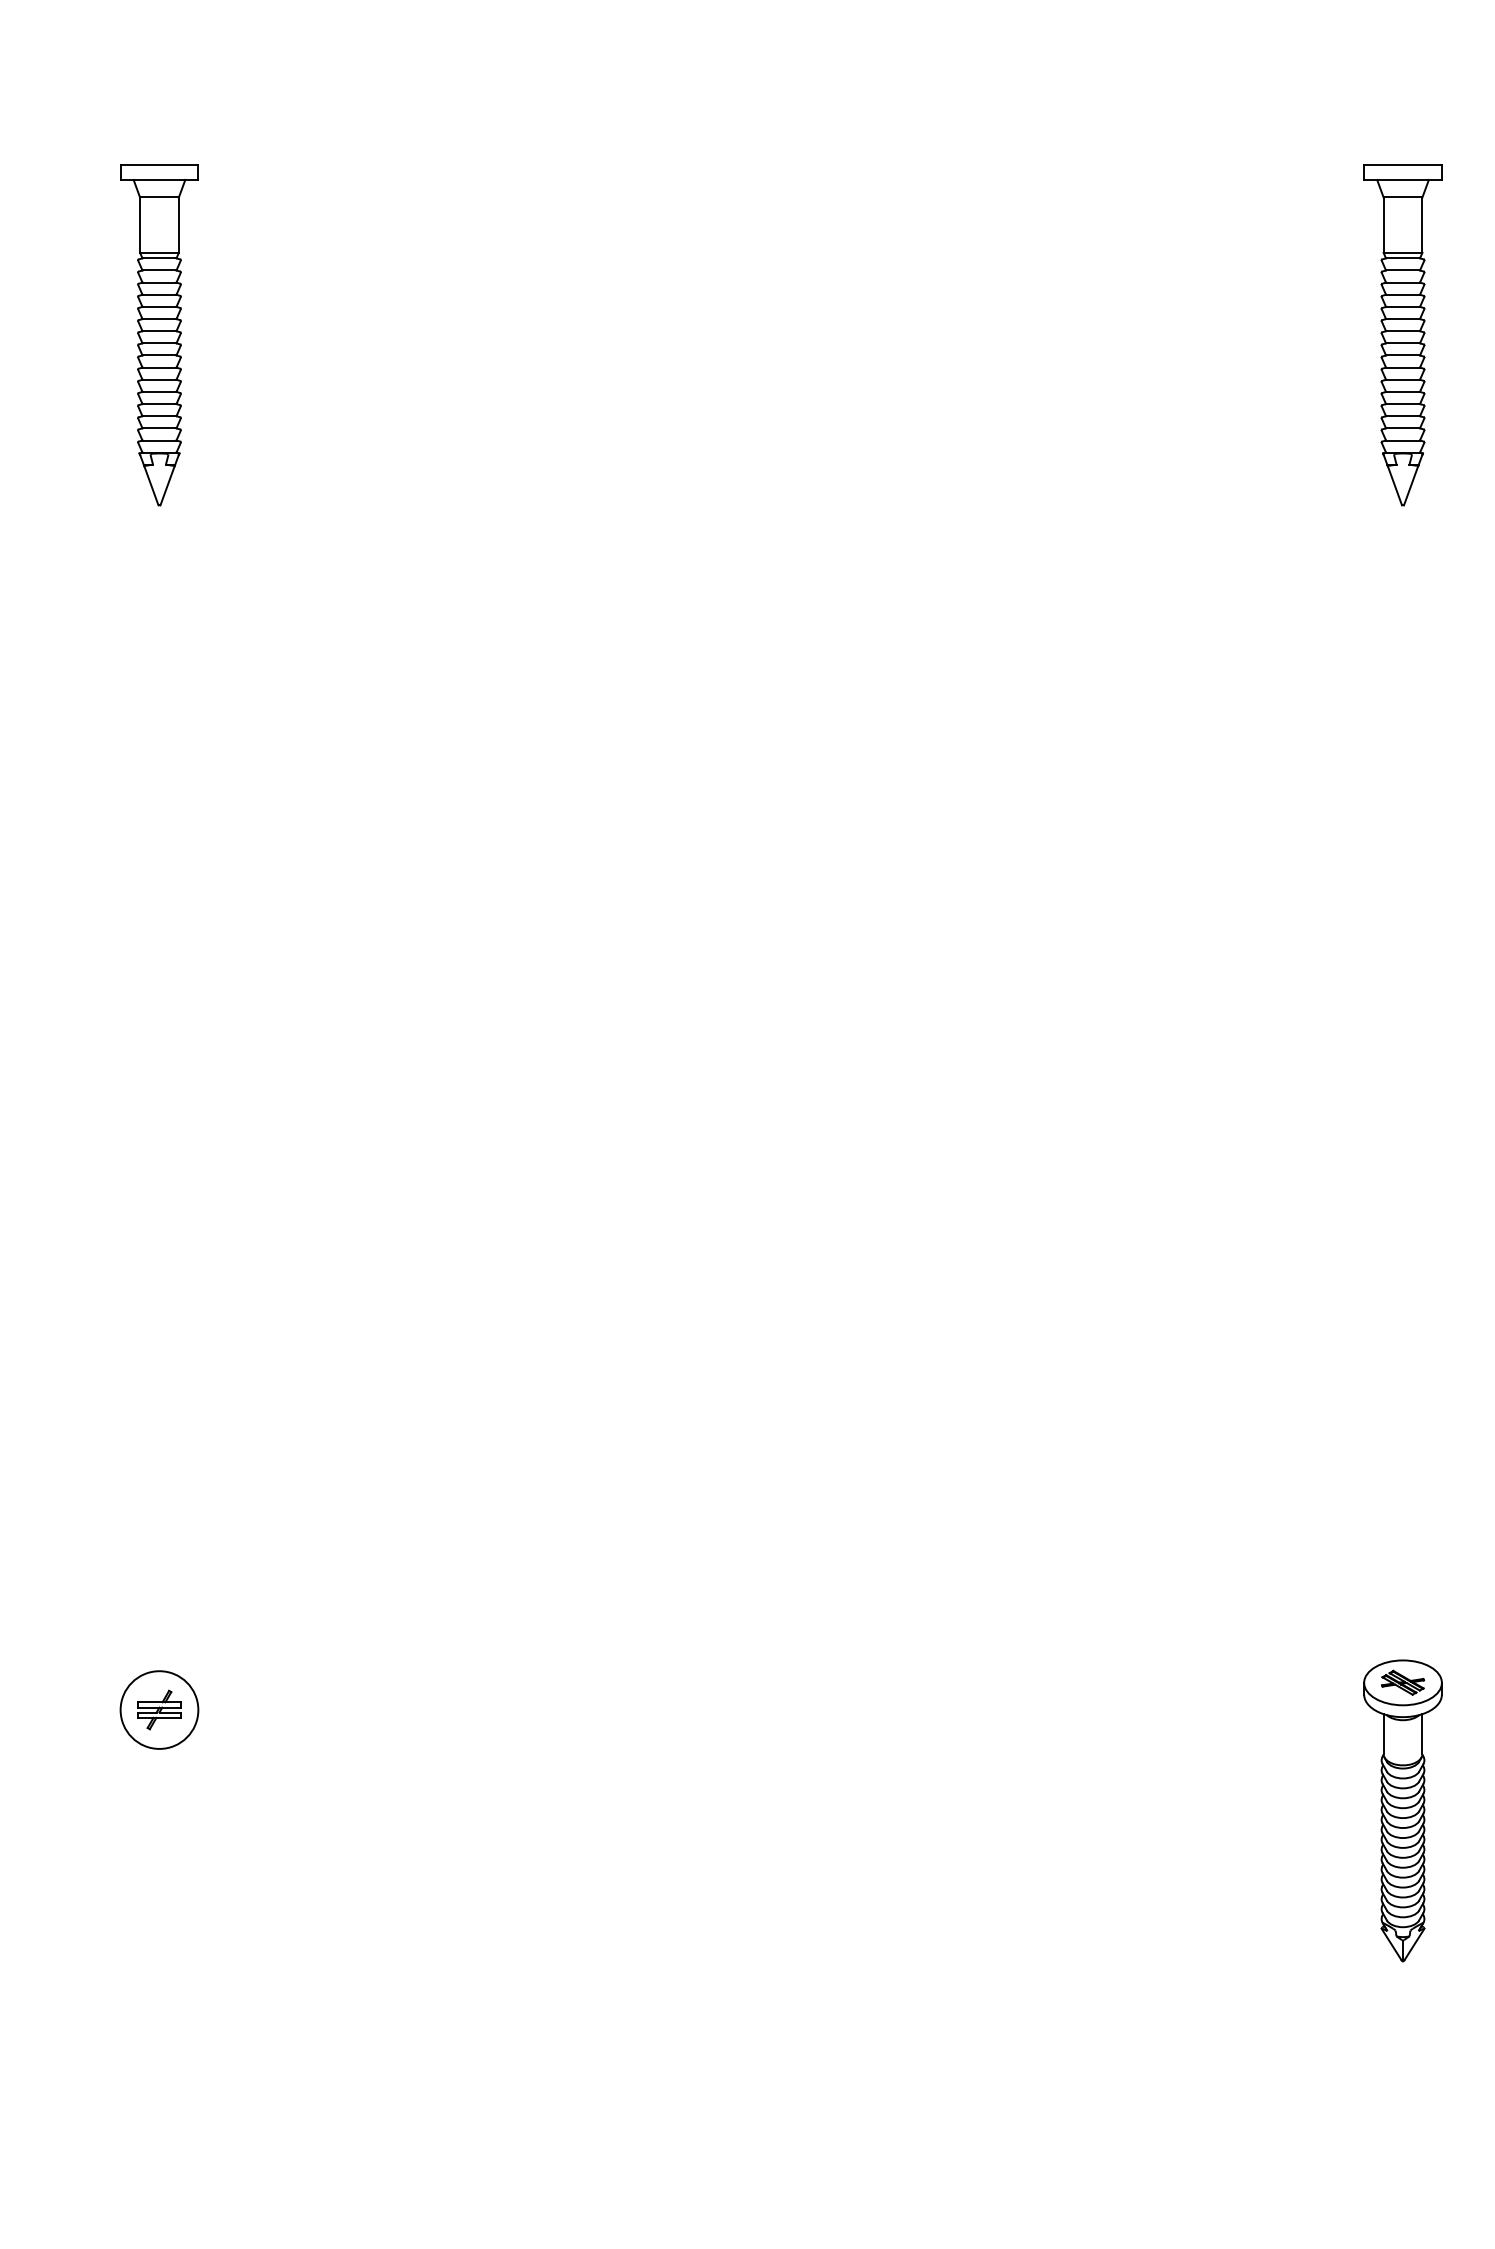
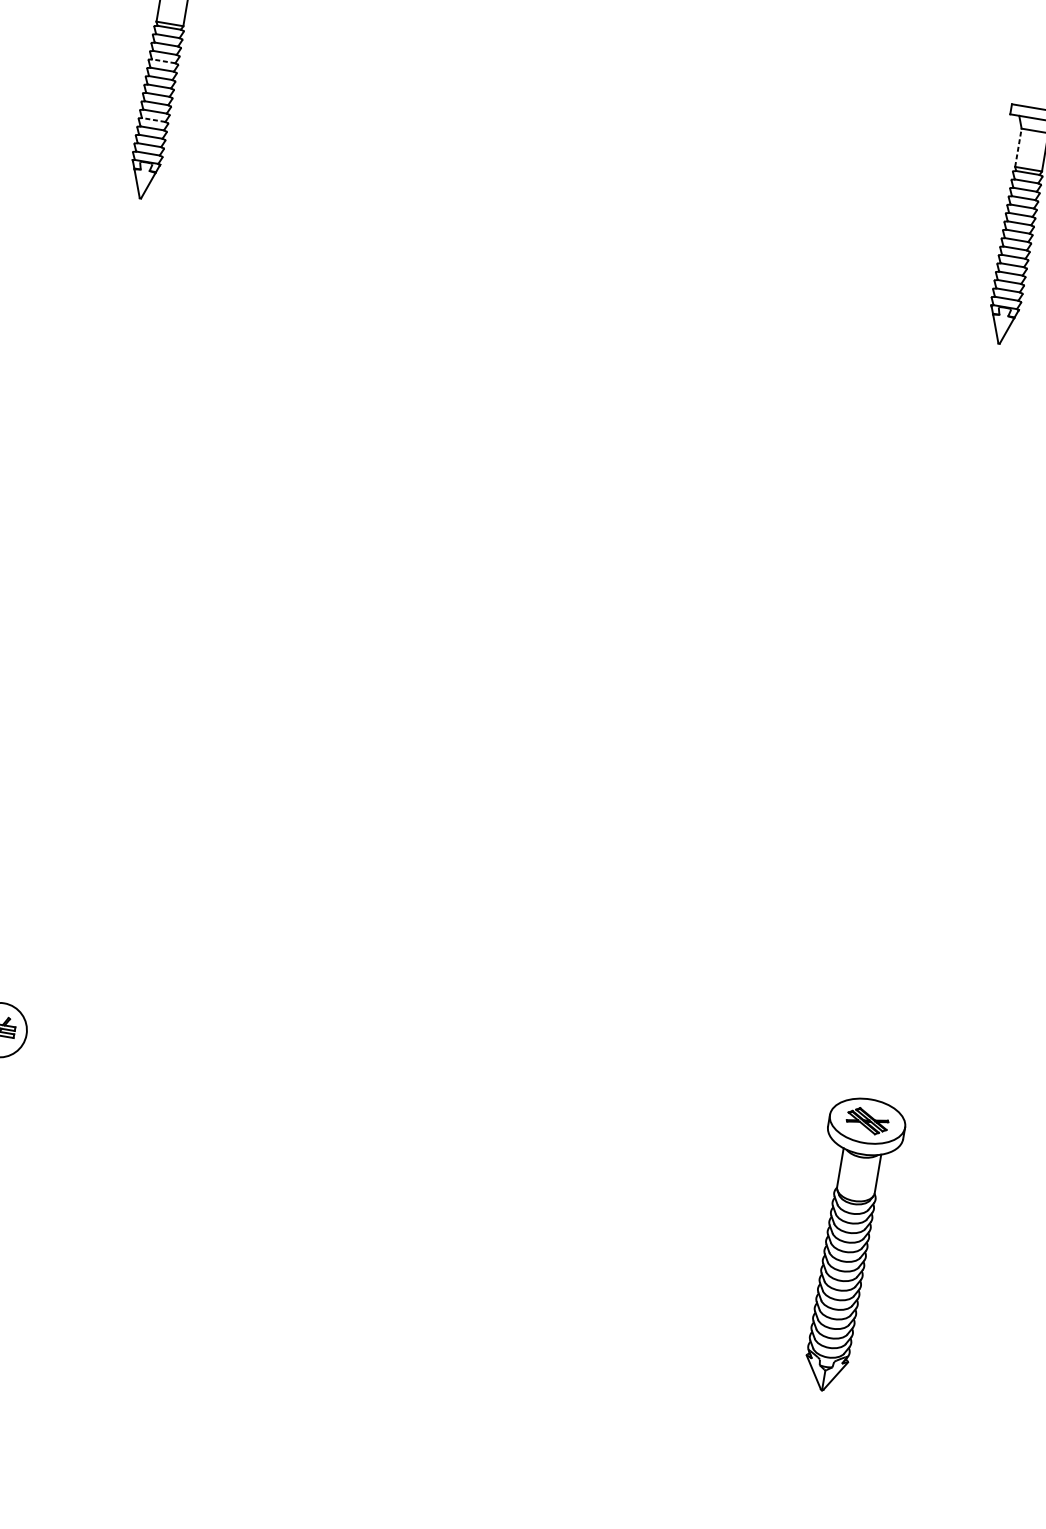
line: (1383, 225) -> (1018, 148), solid -> dashed
line: (159, 306) -> (163, 61), solid -> dashed
line: (159, 391) -> (153, 119), solid -> dashed
part: (1402, 1810) -> (846, 1244), size x1.4

